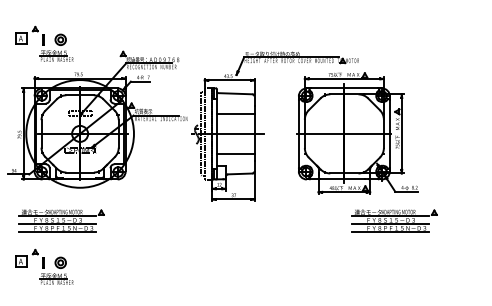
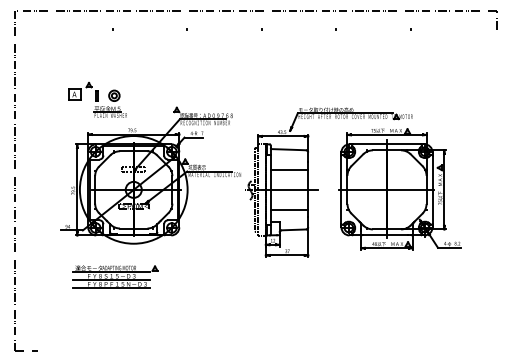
part: (356, 133) -> (399, 189), moved
part: (394, 220) -> (448, 276), removed
part: (43, 266) -> (97, 322), removed

